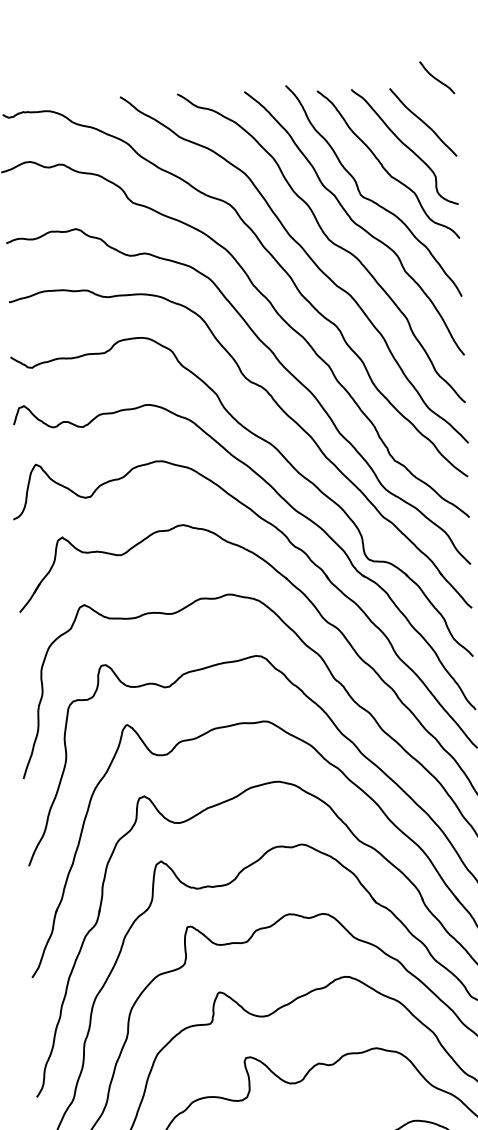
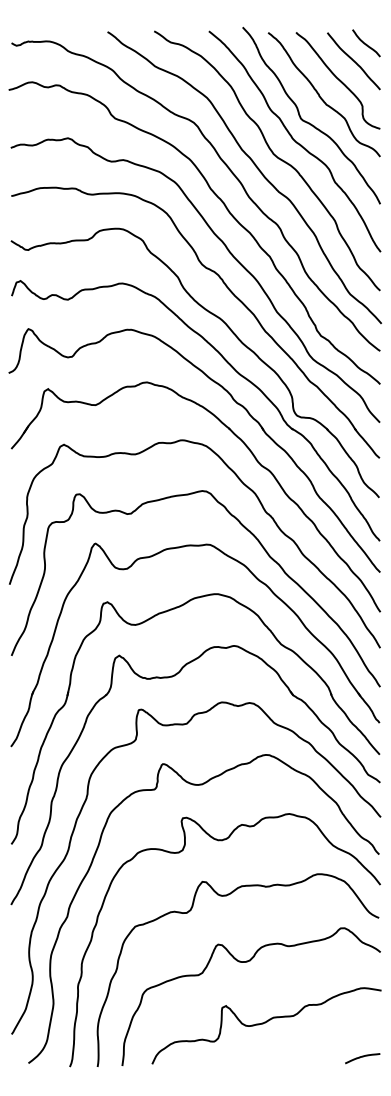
curve: (437, 77) -> (366, 43), moved

